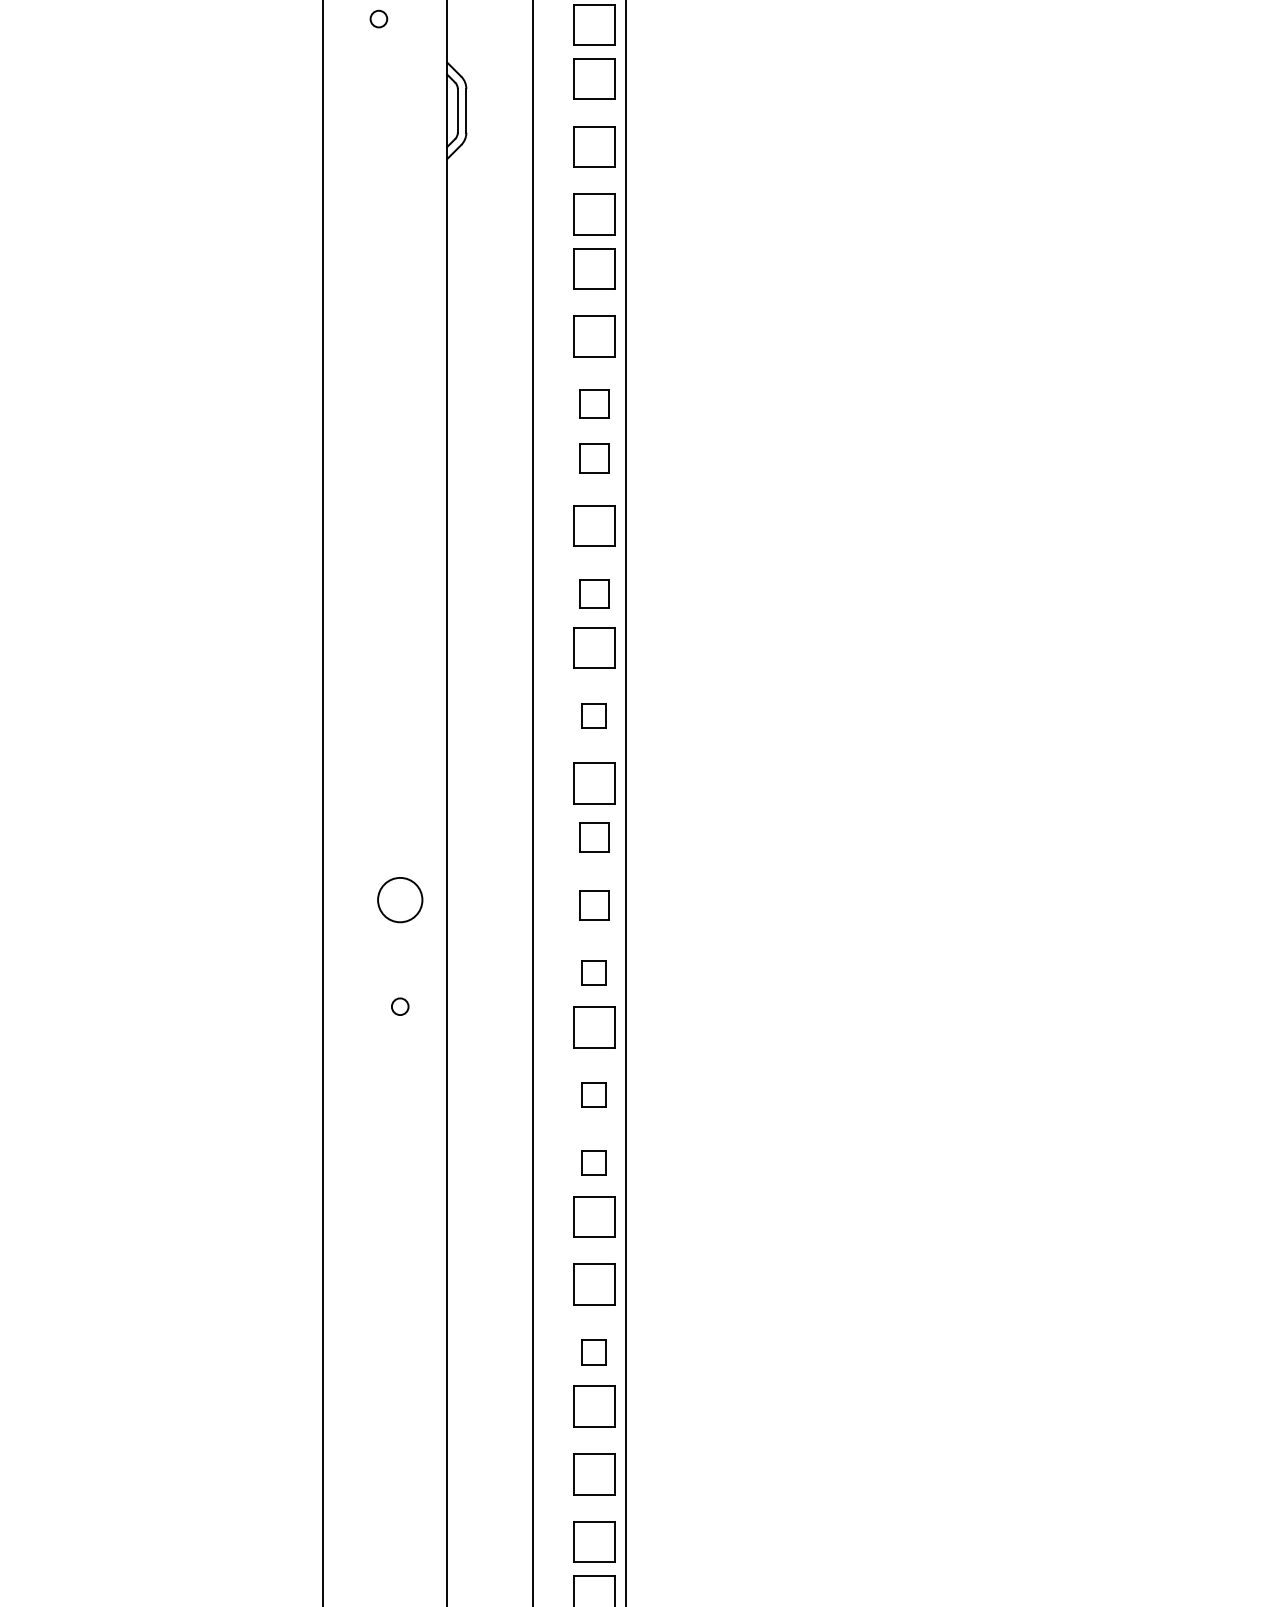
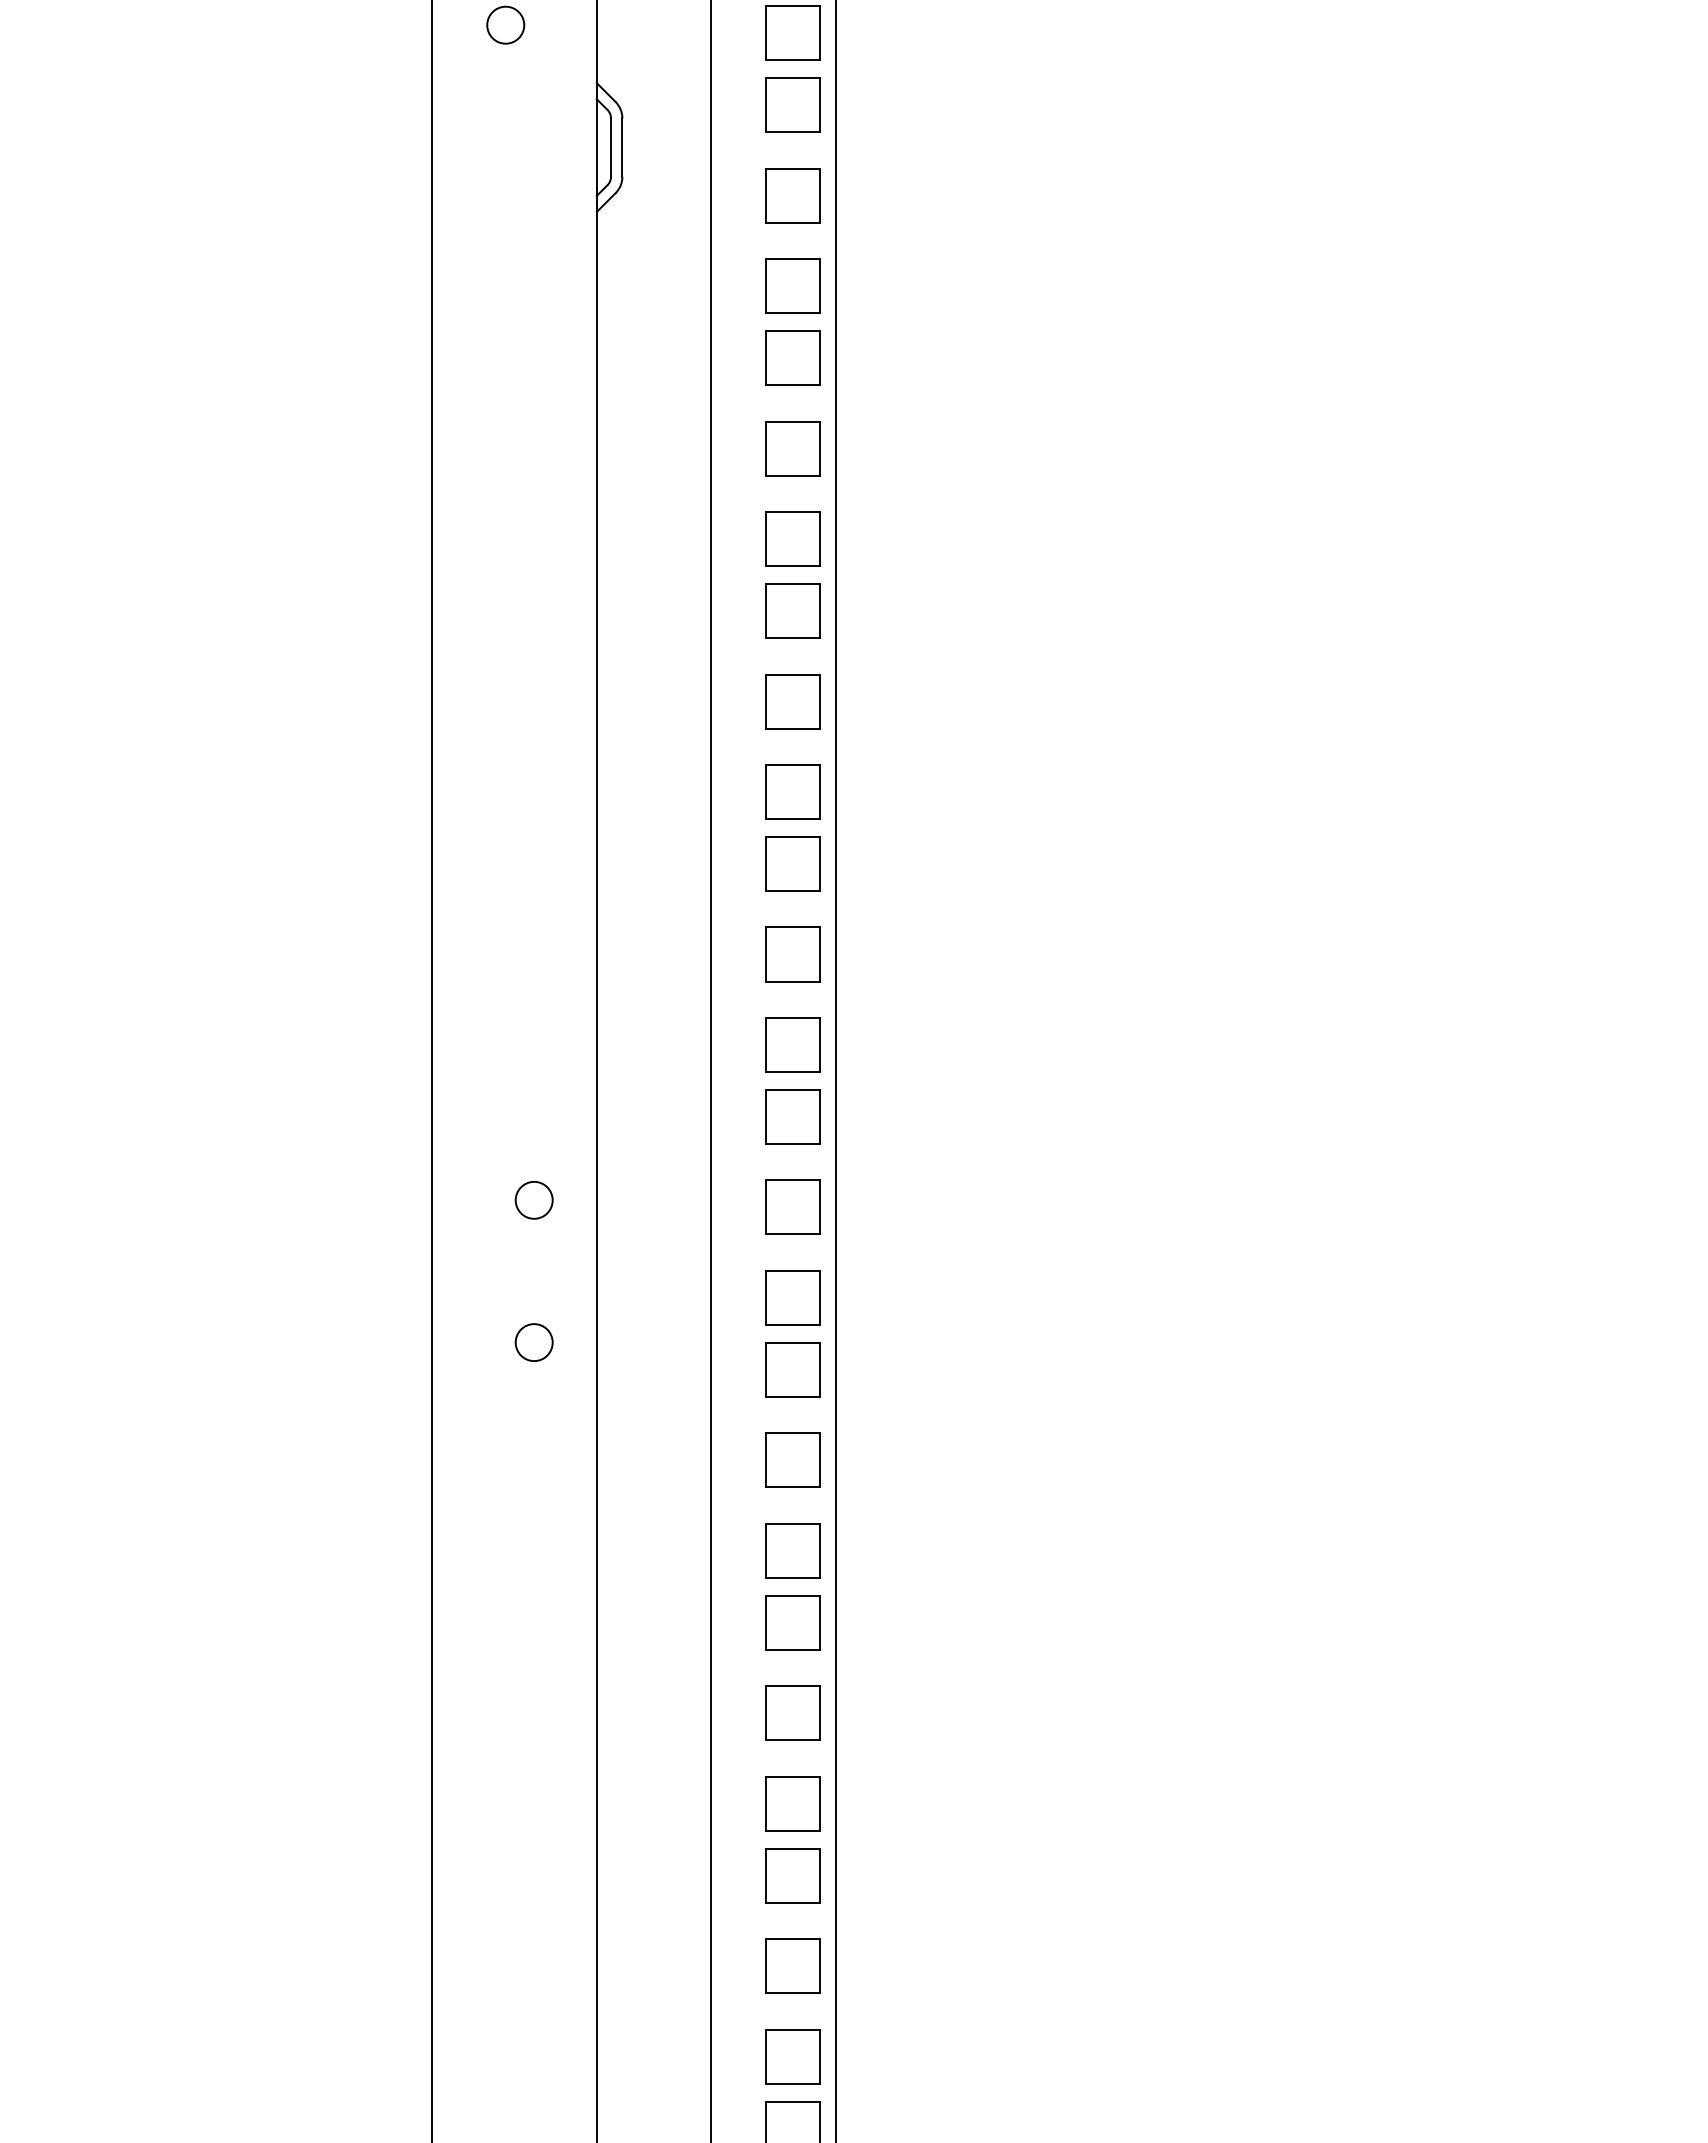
circle: (378, 18) -> (505, 24), size x1.67
part: (593, 403) -> (792, 538), size x1.43
part: (593, 457) -> (792, 610), size x1.43
part: (593, 593) -> (792, 791), size x1.43
part: (593, 715) -> (792, 954), size x1.67
part: (593, 837) -> (792, 1116), size x1.43
circle: (399, 899) -> (533, 1199), size x0.62
part: (593, 904) -> (792, 1206), size x1.43
part: (593, 972) -> (792, 1297), size x1.67
circle: (399, 1006) -> (533, 1342), size x1.67
part: (593, 1094) -> (792, 1459), size x1.67
part: (593, 1162) -> (792, 1550), size x1.67
part: (593, 1352) -> (792, 1803), size x1.67

